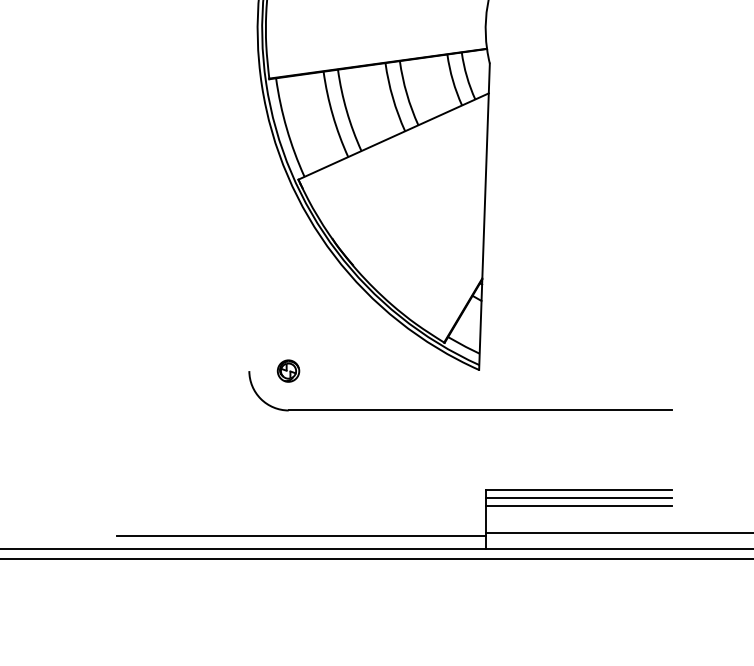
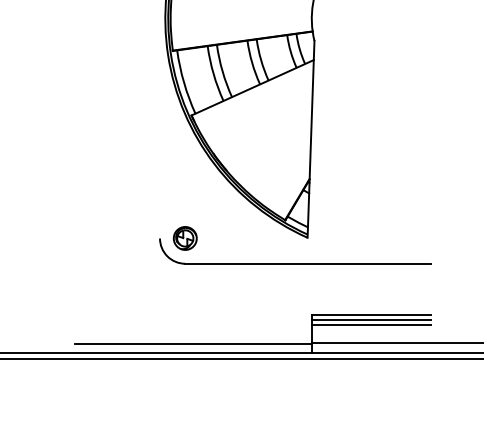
part: (287, 371) -> (184, 238), size x1.67

